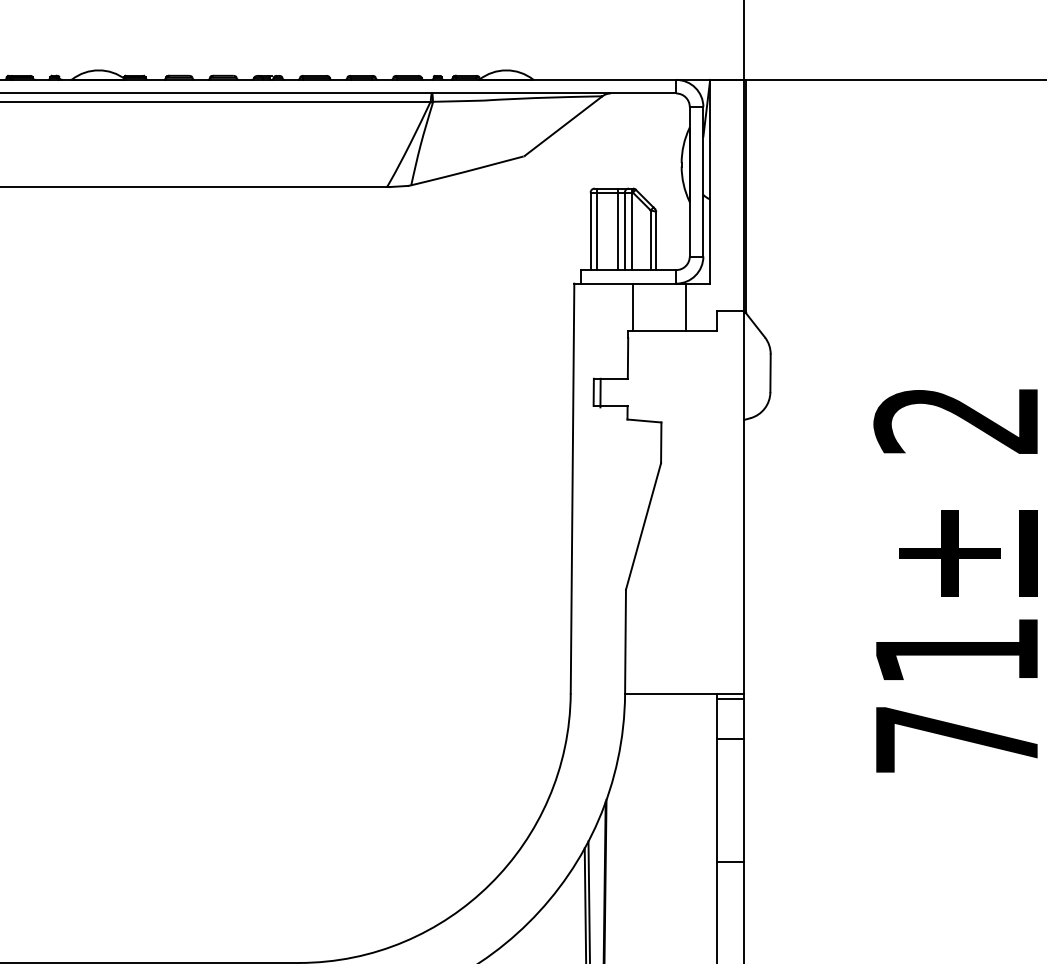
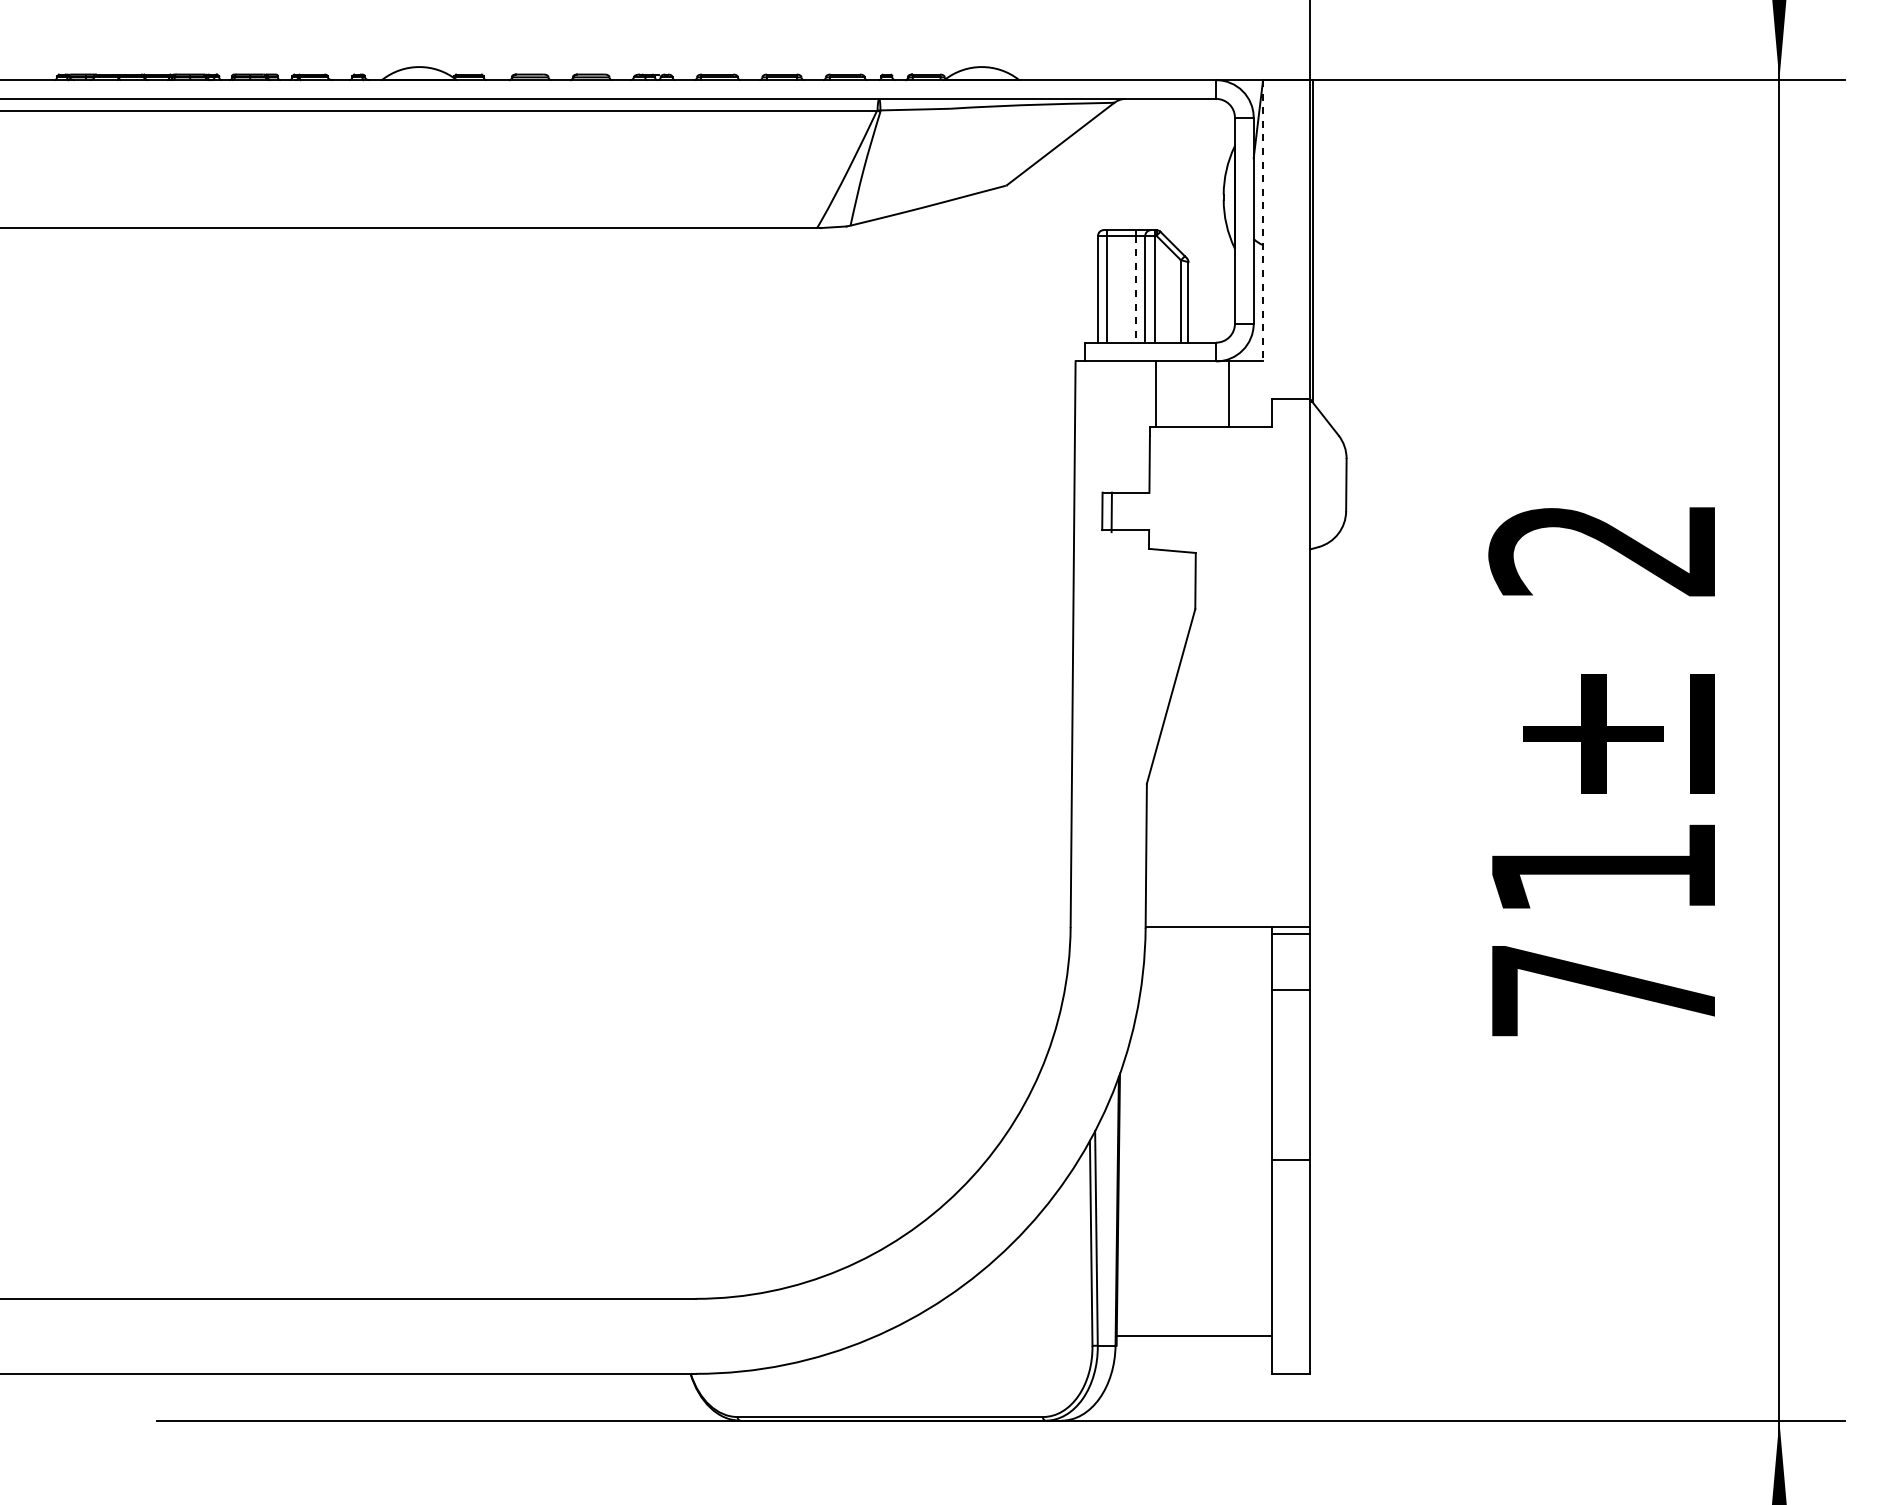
line: (710, 181) -> (1263, 220), solid -> dashed
line: (617, 231) -> (1135, 289), solid -> dashed

